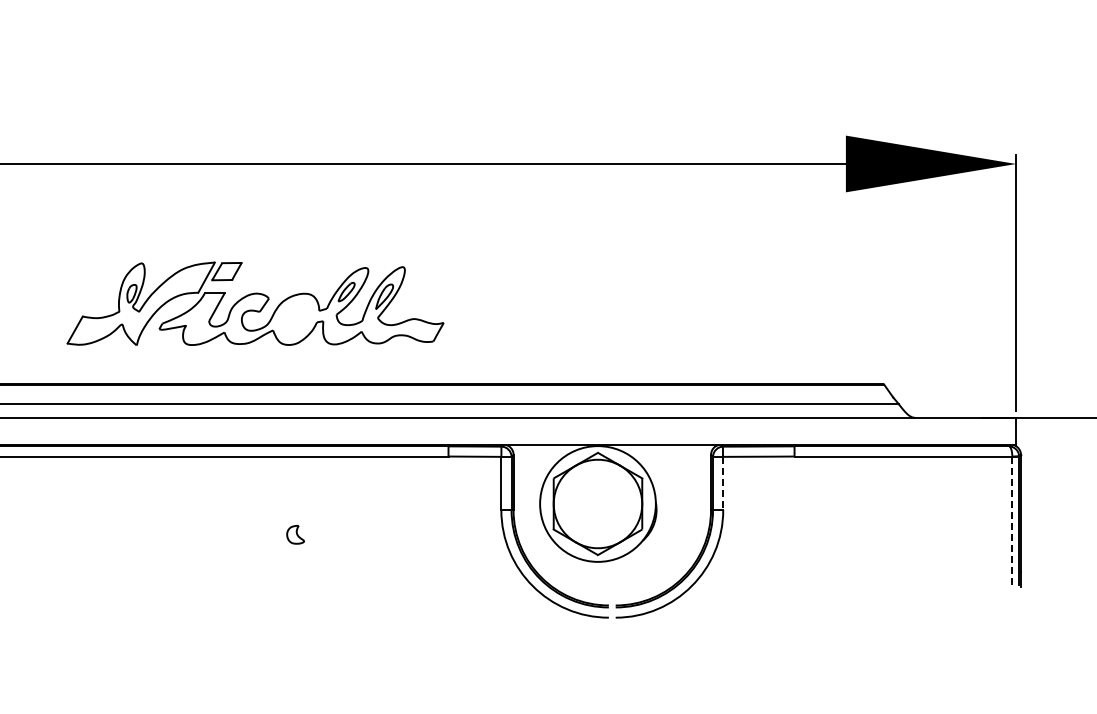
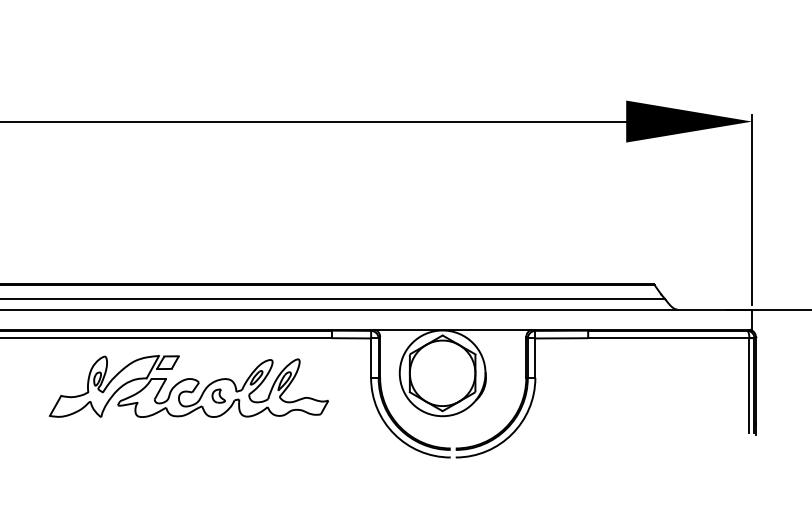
part: (255, 303) -> (189, 386), moved
line: (723, 483) -> (535, 358), dashed -> solid
line: (1012, 520) -> (749, 385), dashed -> solid

